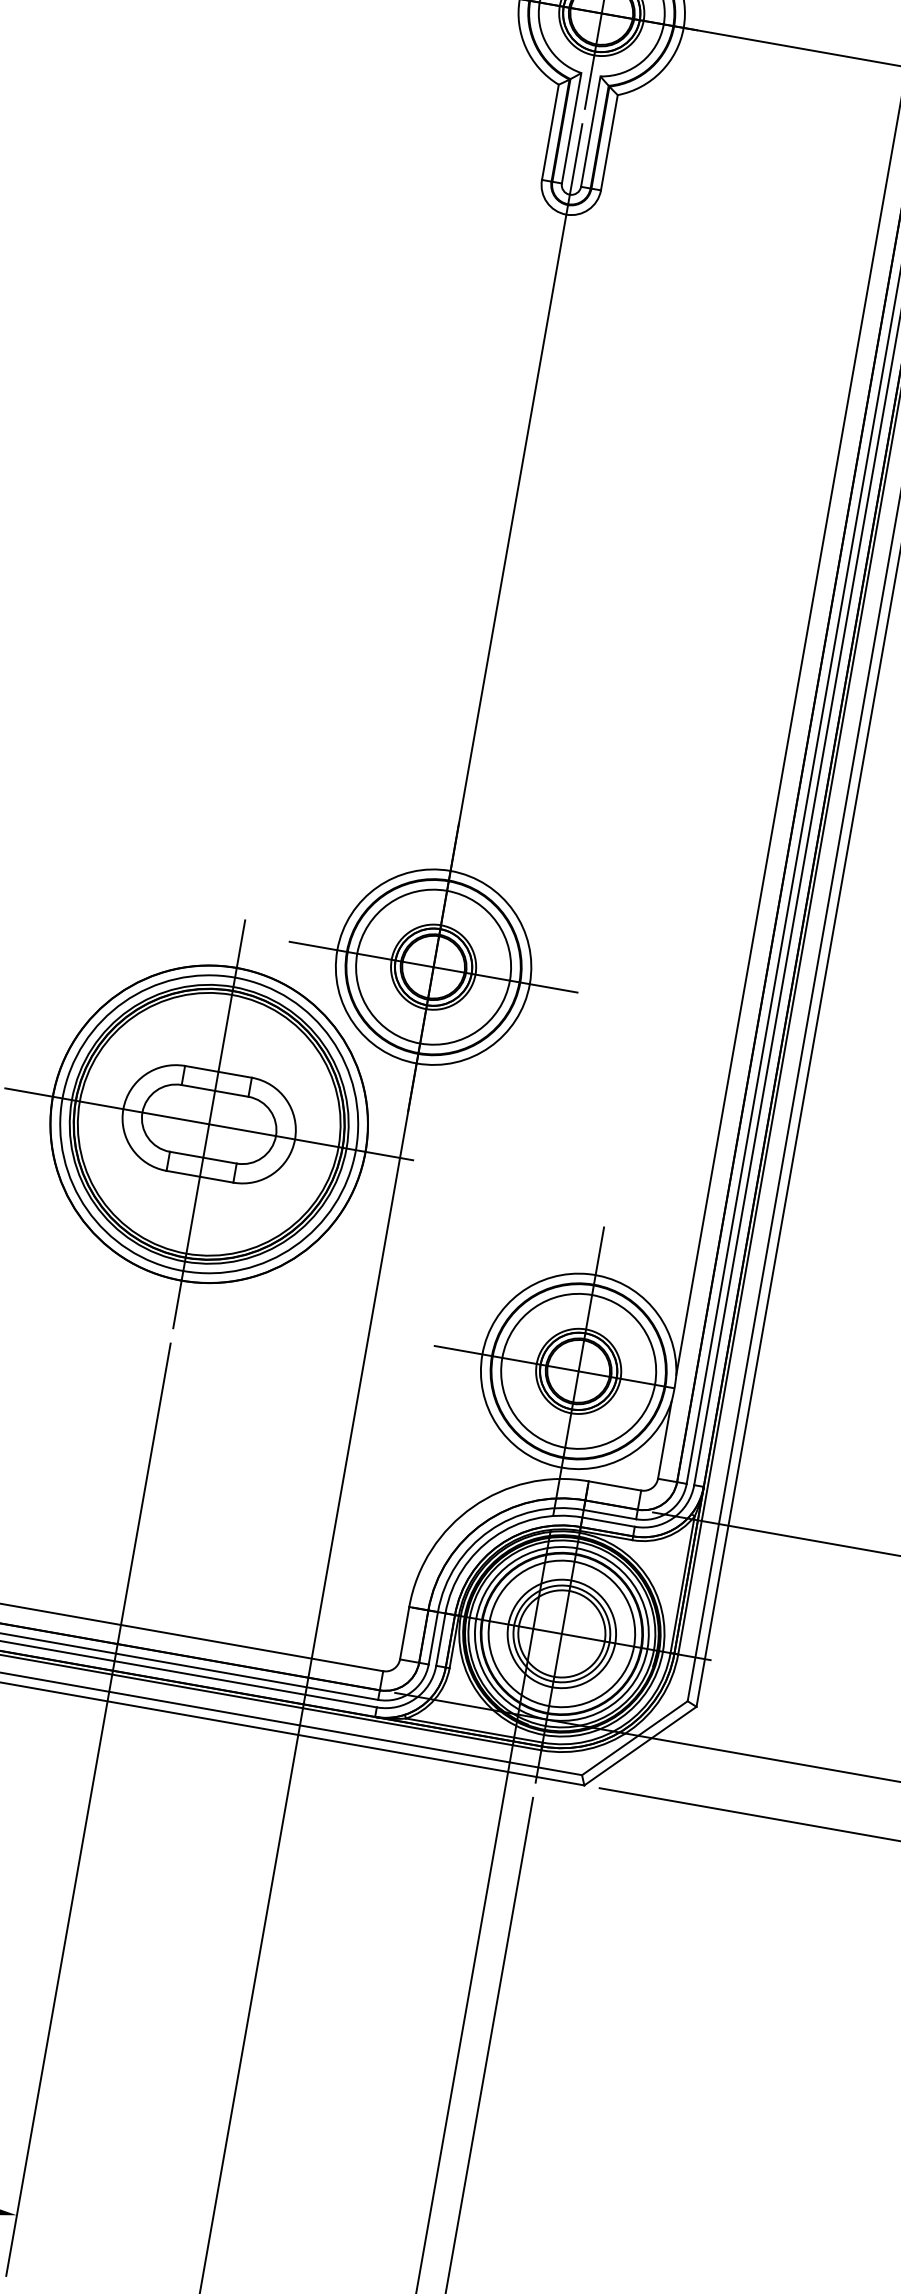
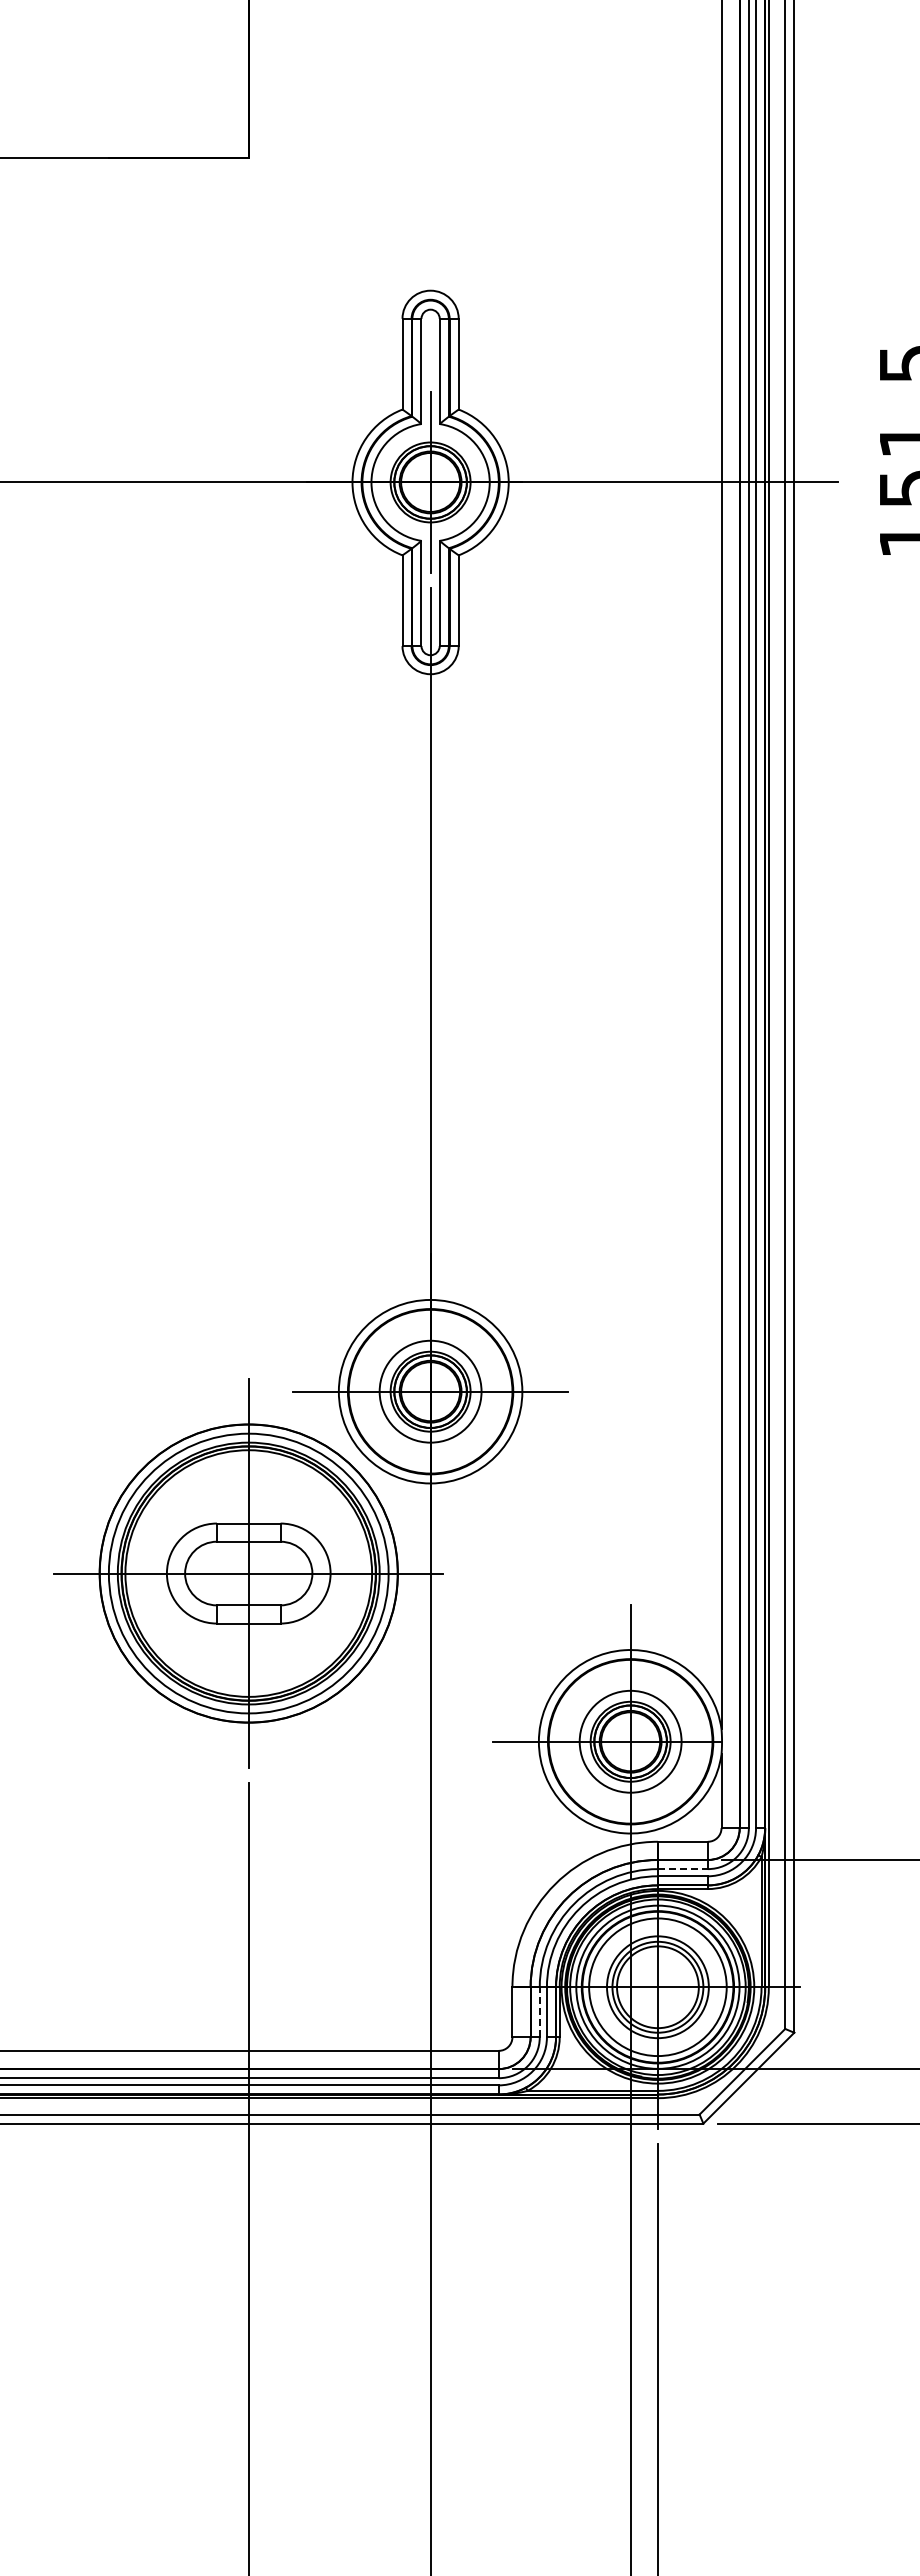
circle: (433, 966) -> (430, 1391), size x0.7
circle: (578, 1371) -> (630, 1741), size x0.7
line: (609, 1514) -> (682, 1869), solid -> dashed
line: (432, 1638) -> (539, 2012), solid -> dashed

